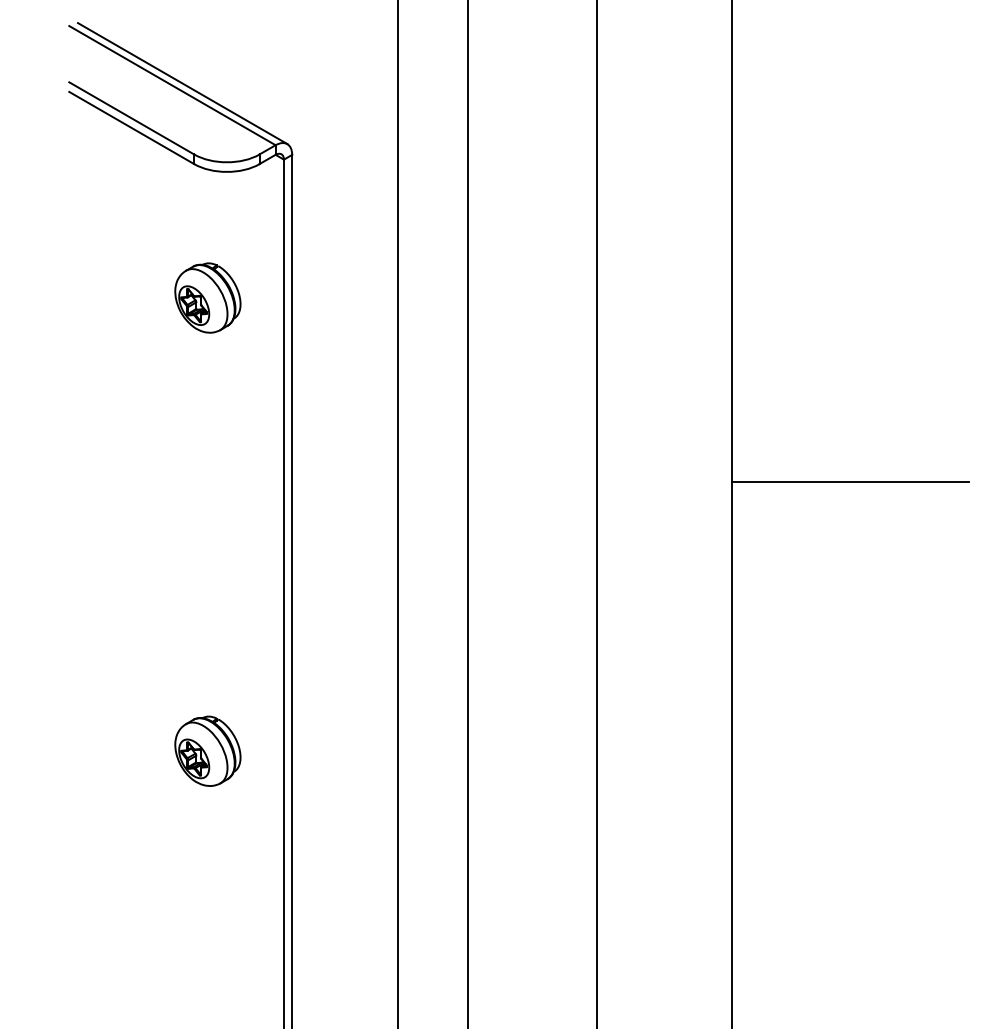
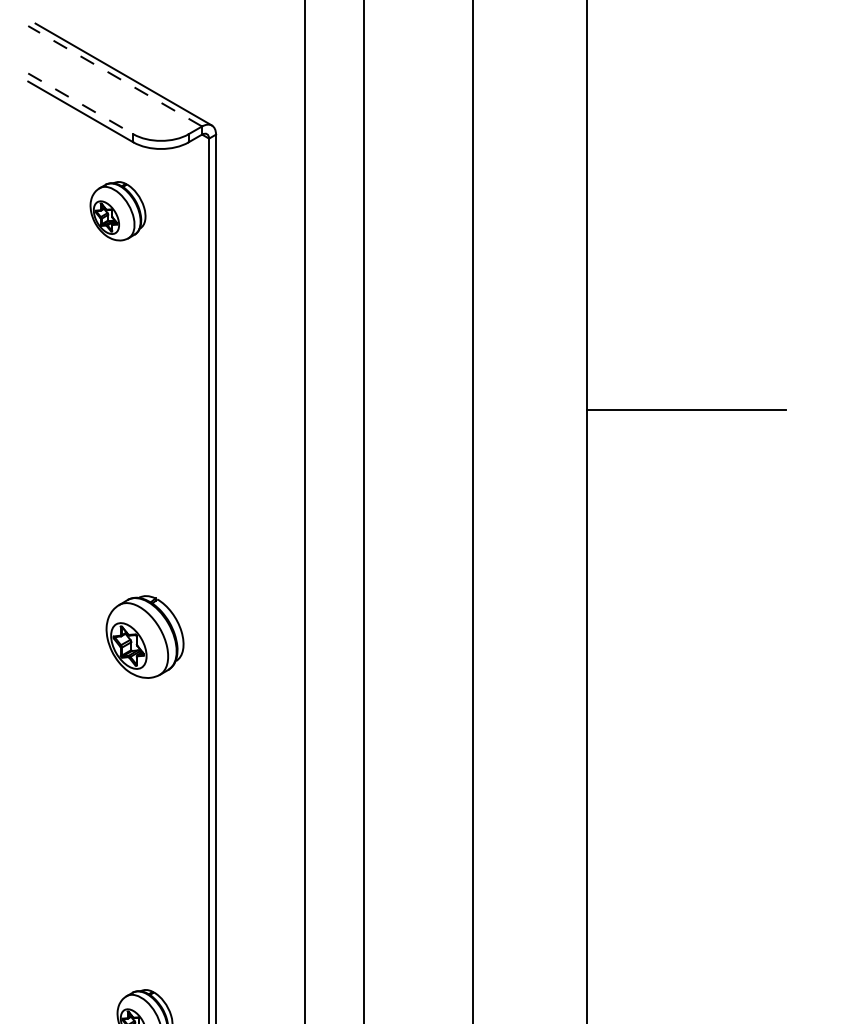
line: (171, 85) -> (114, 76), solid -> dashed
line: (131, 117) -> (80, 103), solid -> dashed
part: (207, 298) -> (117, 211), moved
part: (207, 751) -> (144, 637), size x1.4

